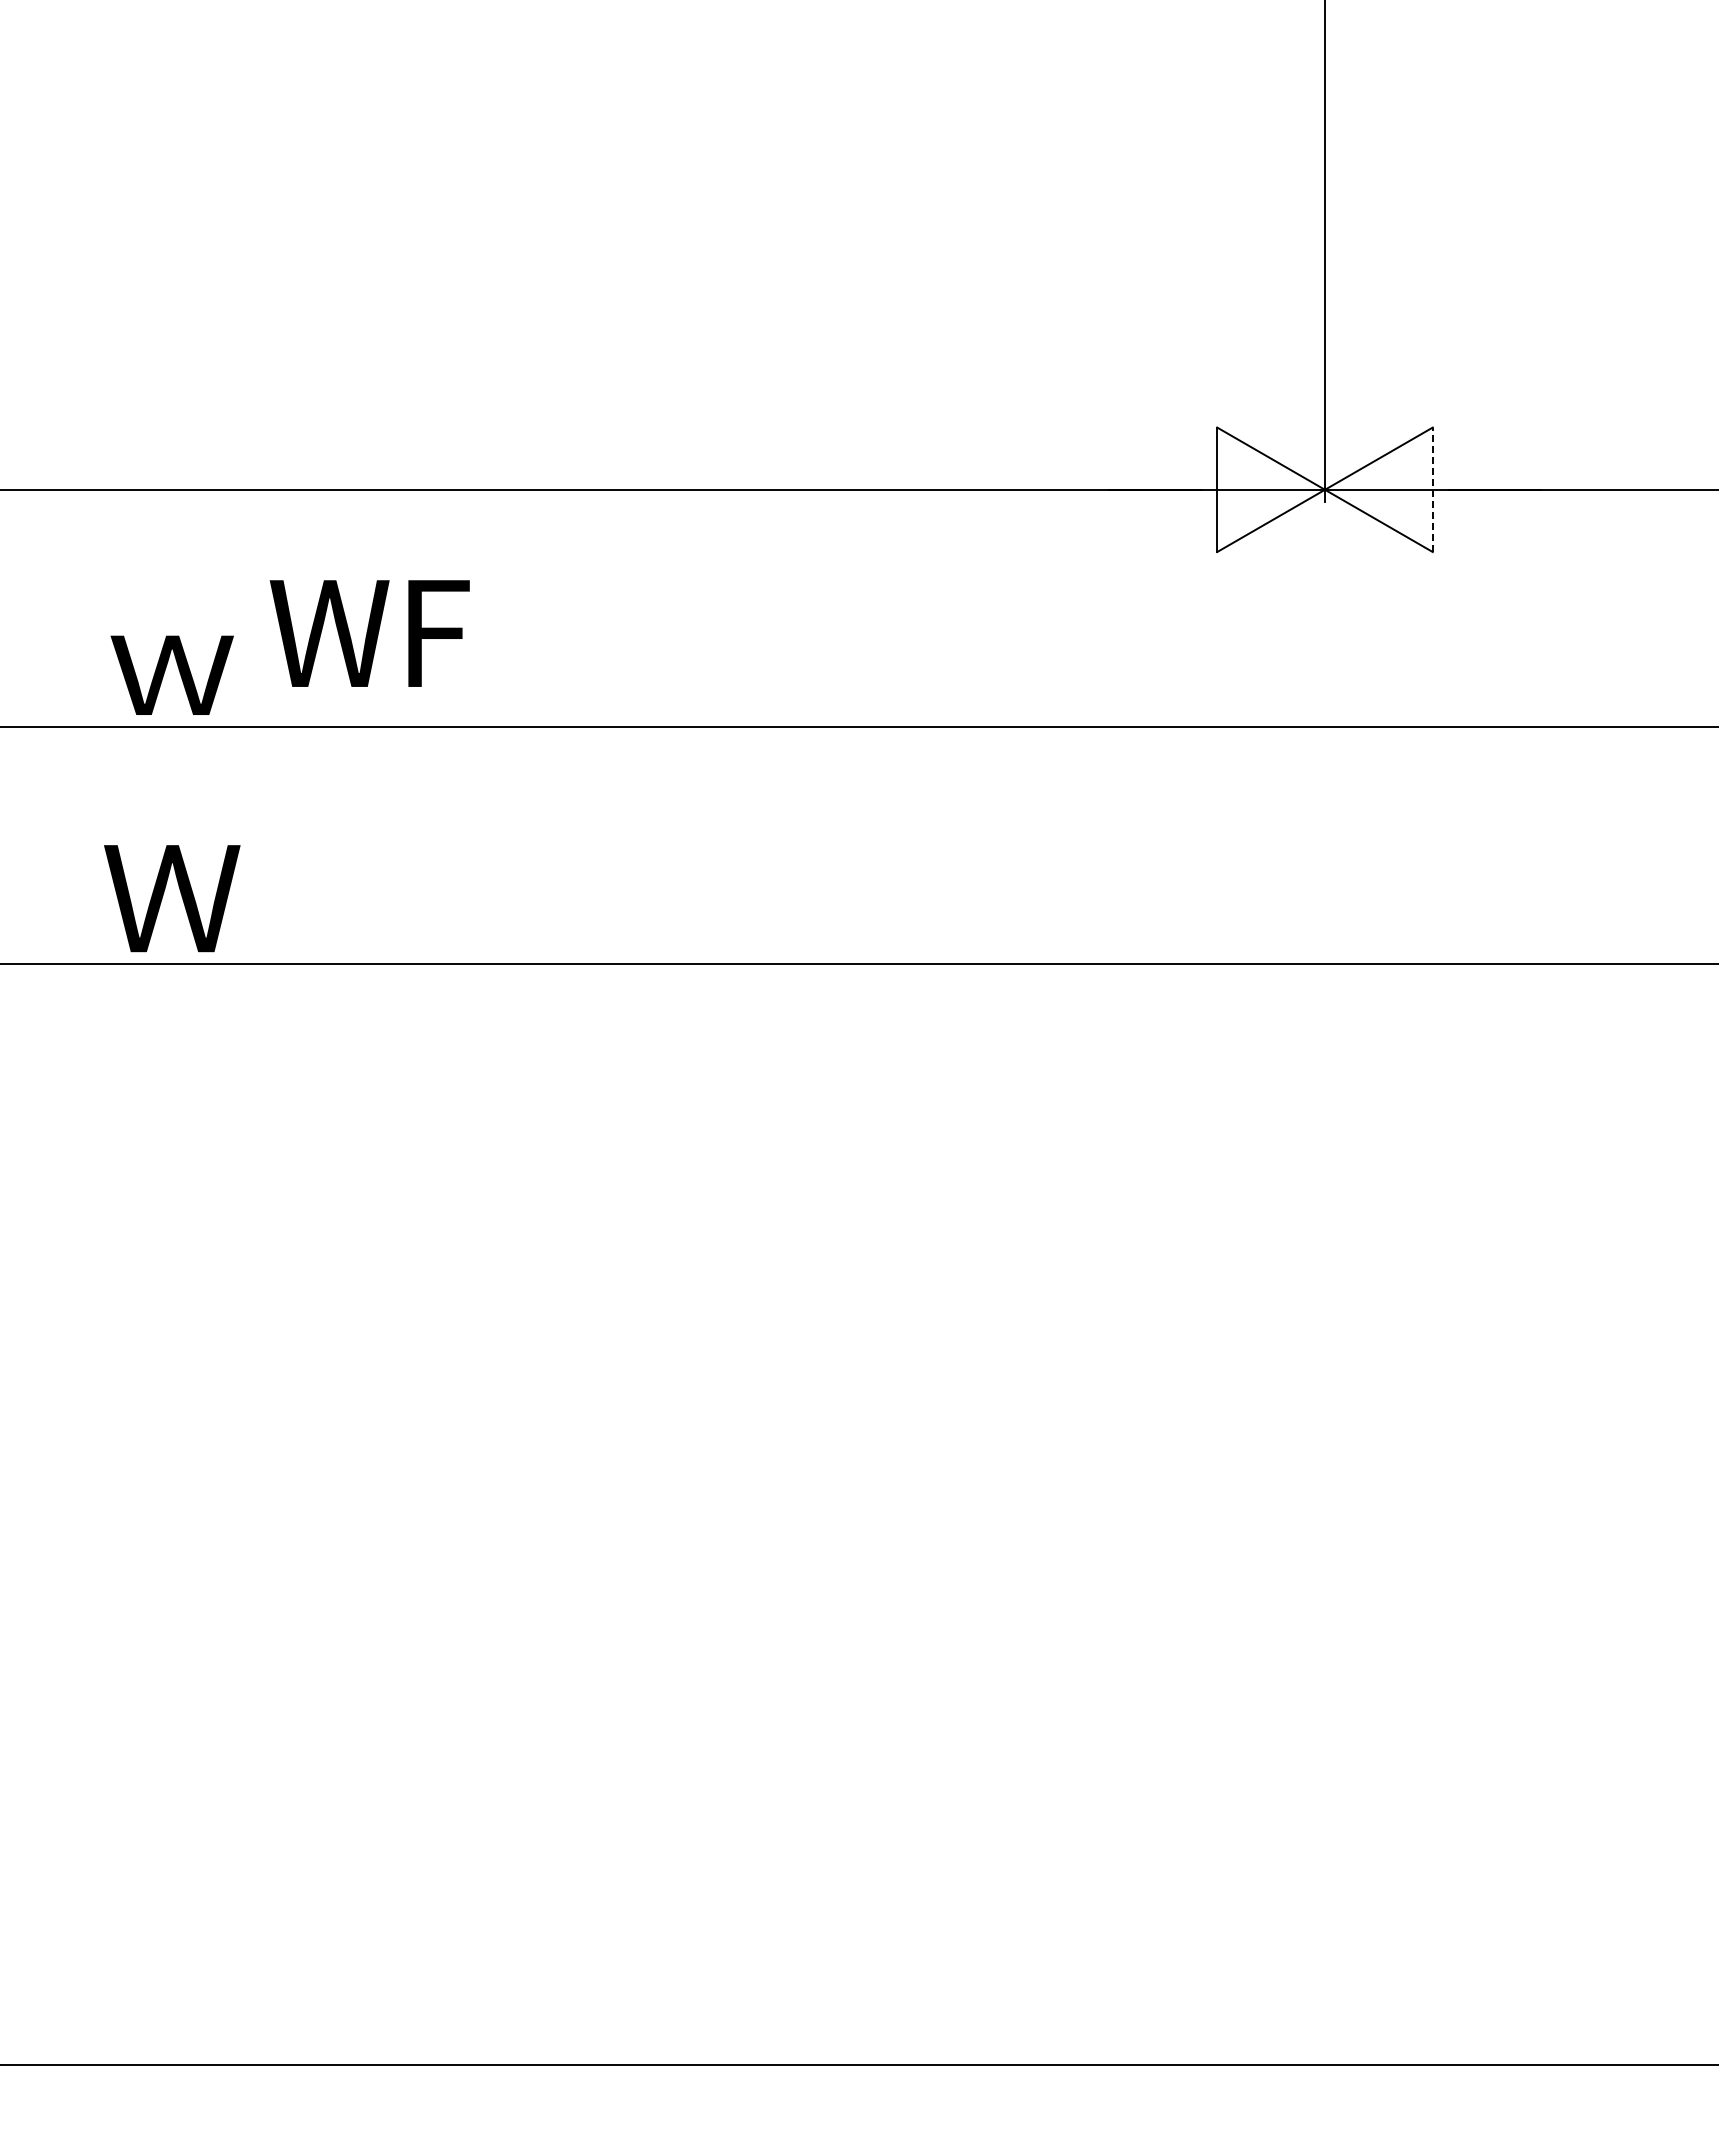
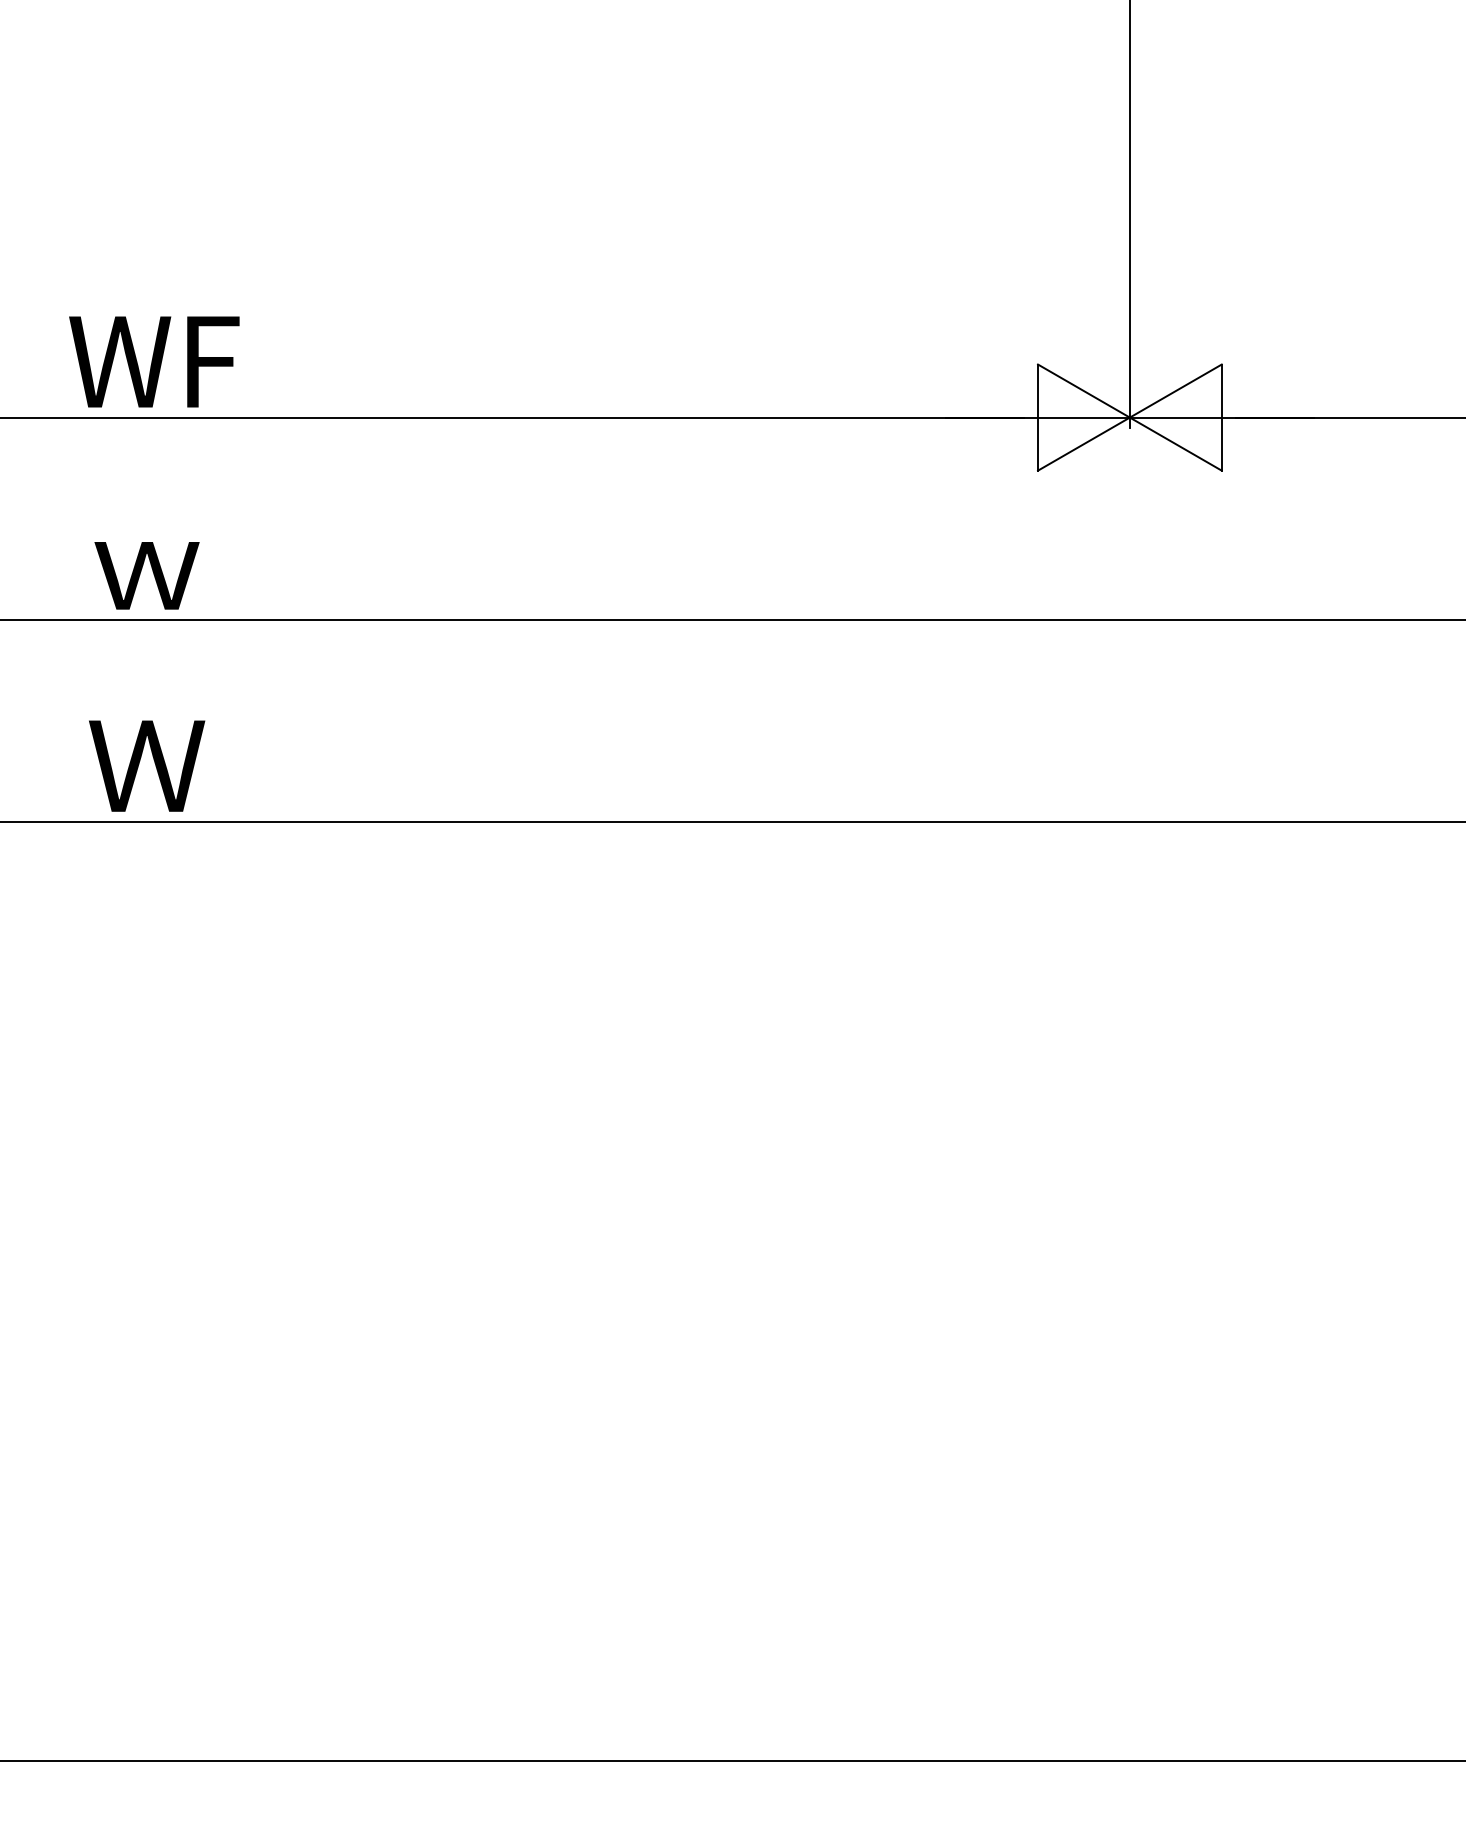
line: (1432, 489) -> (1221, 417), dashed -> solid
text: (369, 633) -> (154, 361), moved

